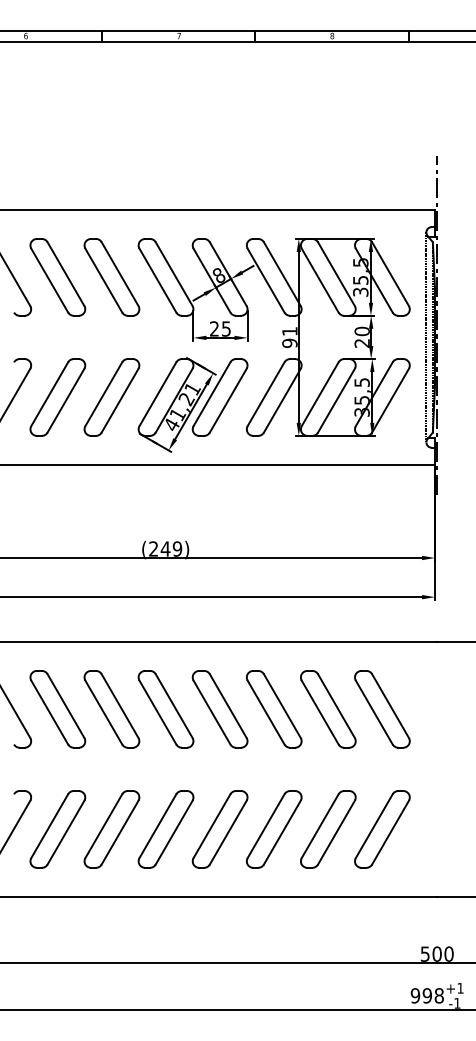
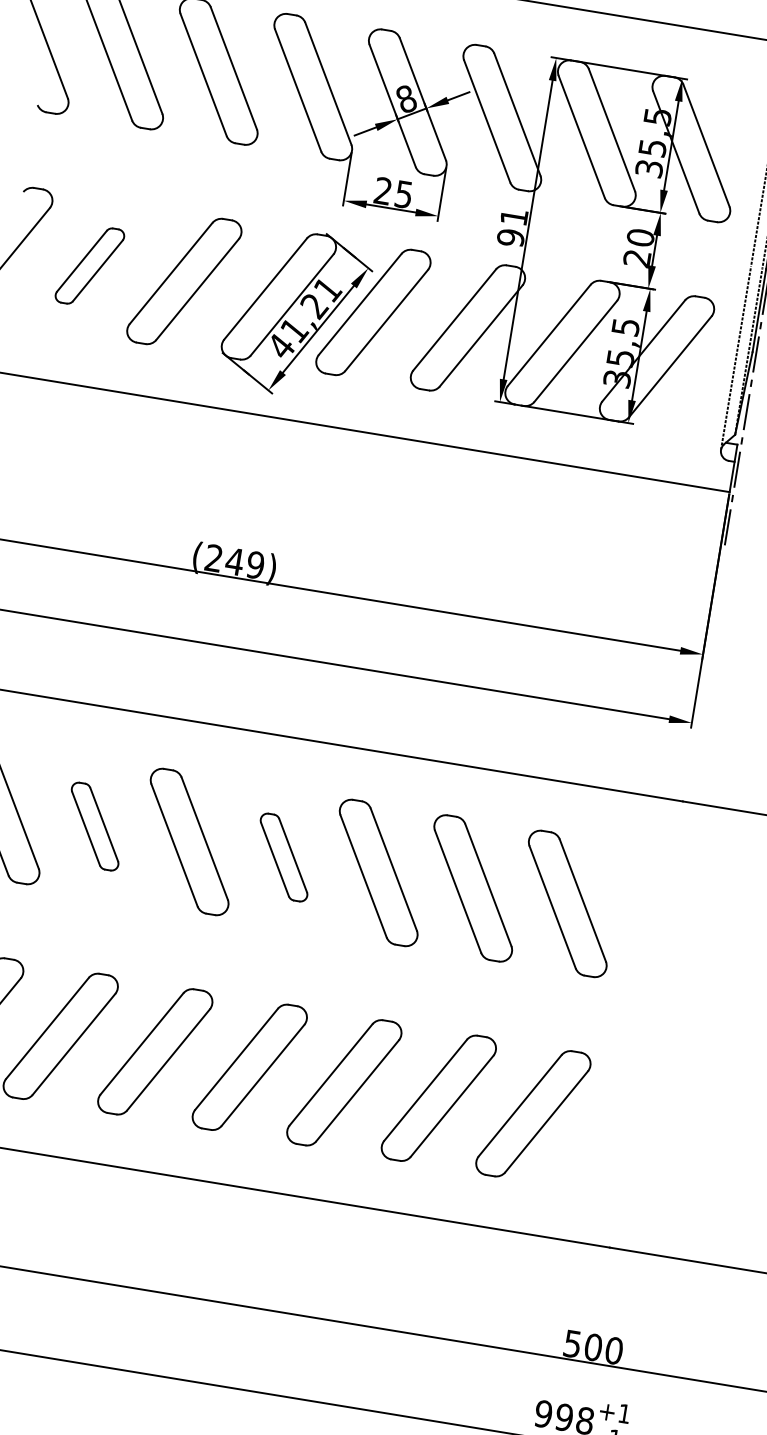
part: (57, 397) -> (89, 265), size x0.6
part: (111, 709) -> (94, 826), size x0.6
part: (219, 709) -> (283, 857), size x0.6

